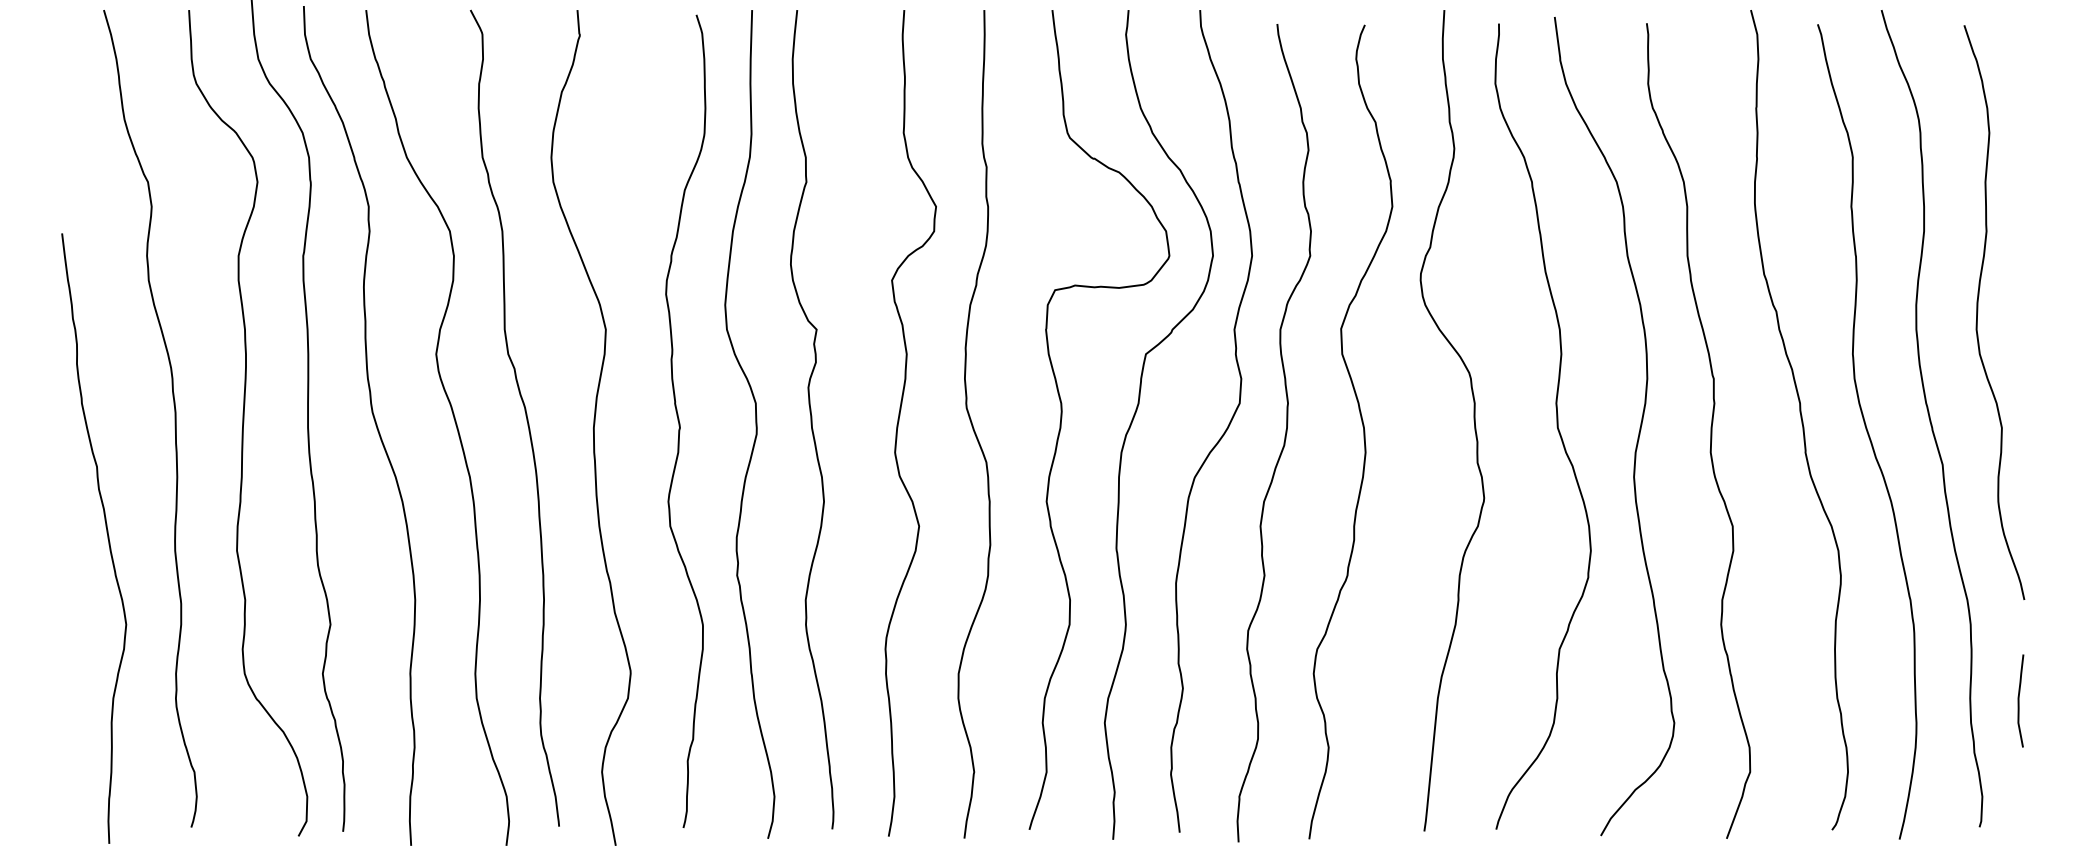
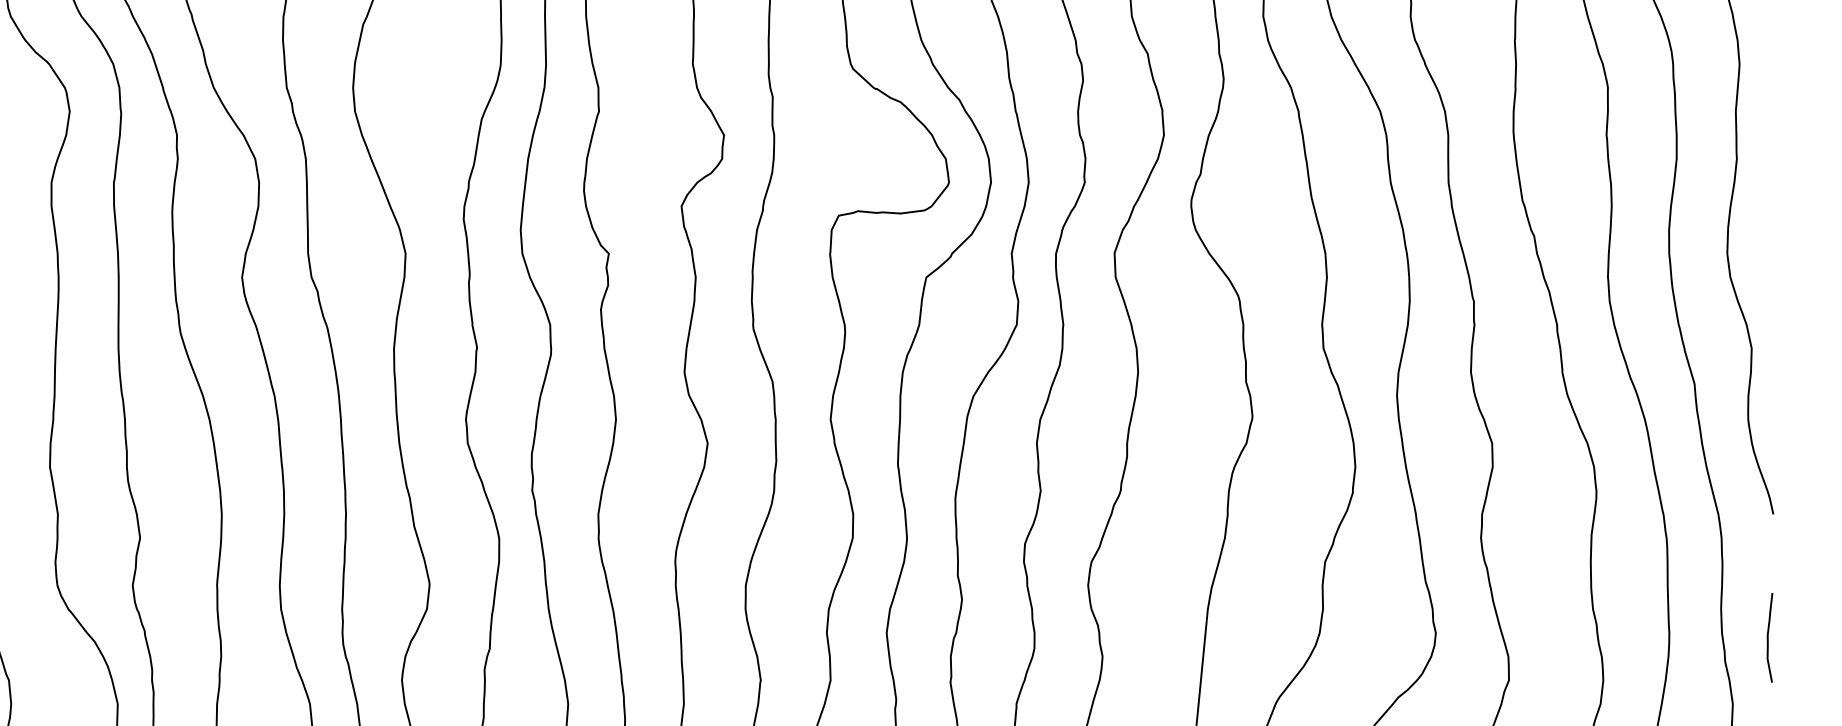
curve: (2019, 700) -> (1768, 637), moved

